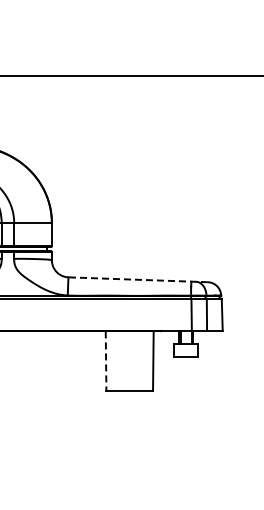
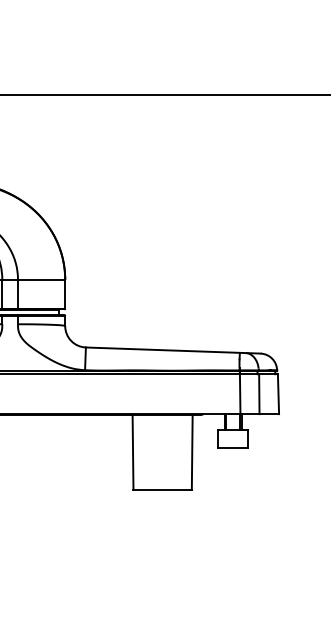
line: (138, 279) -> (173, 350), dashed -> solid
line: (106, 361) -> (133, 452), dashed -> solid

